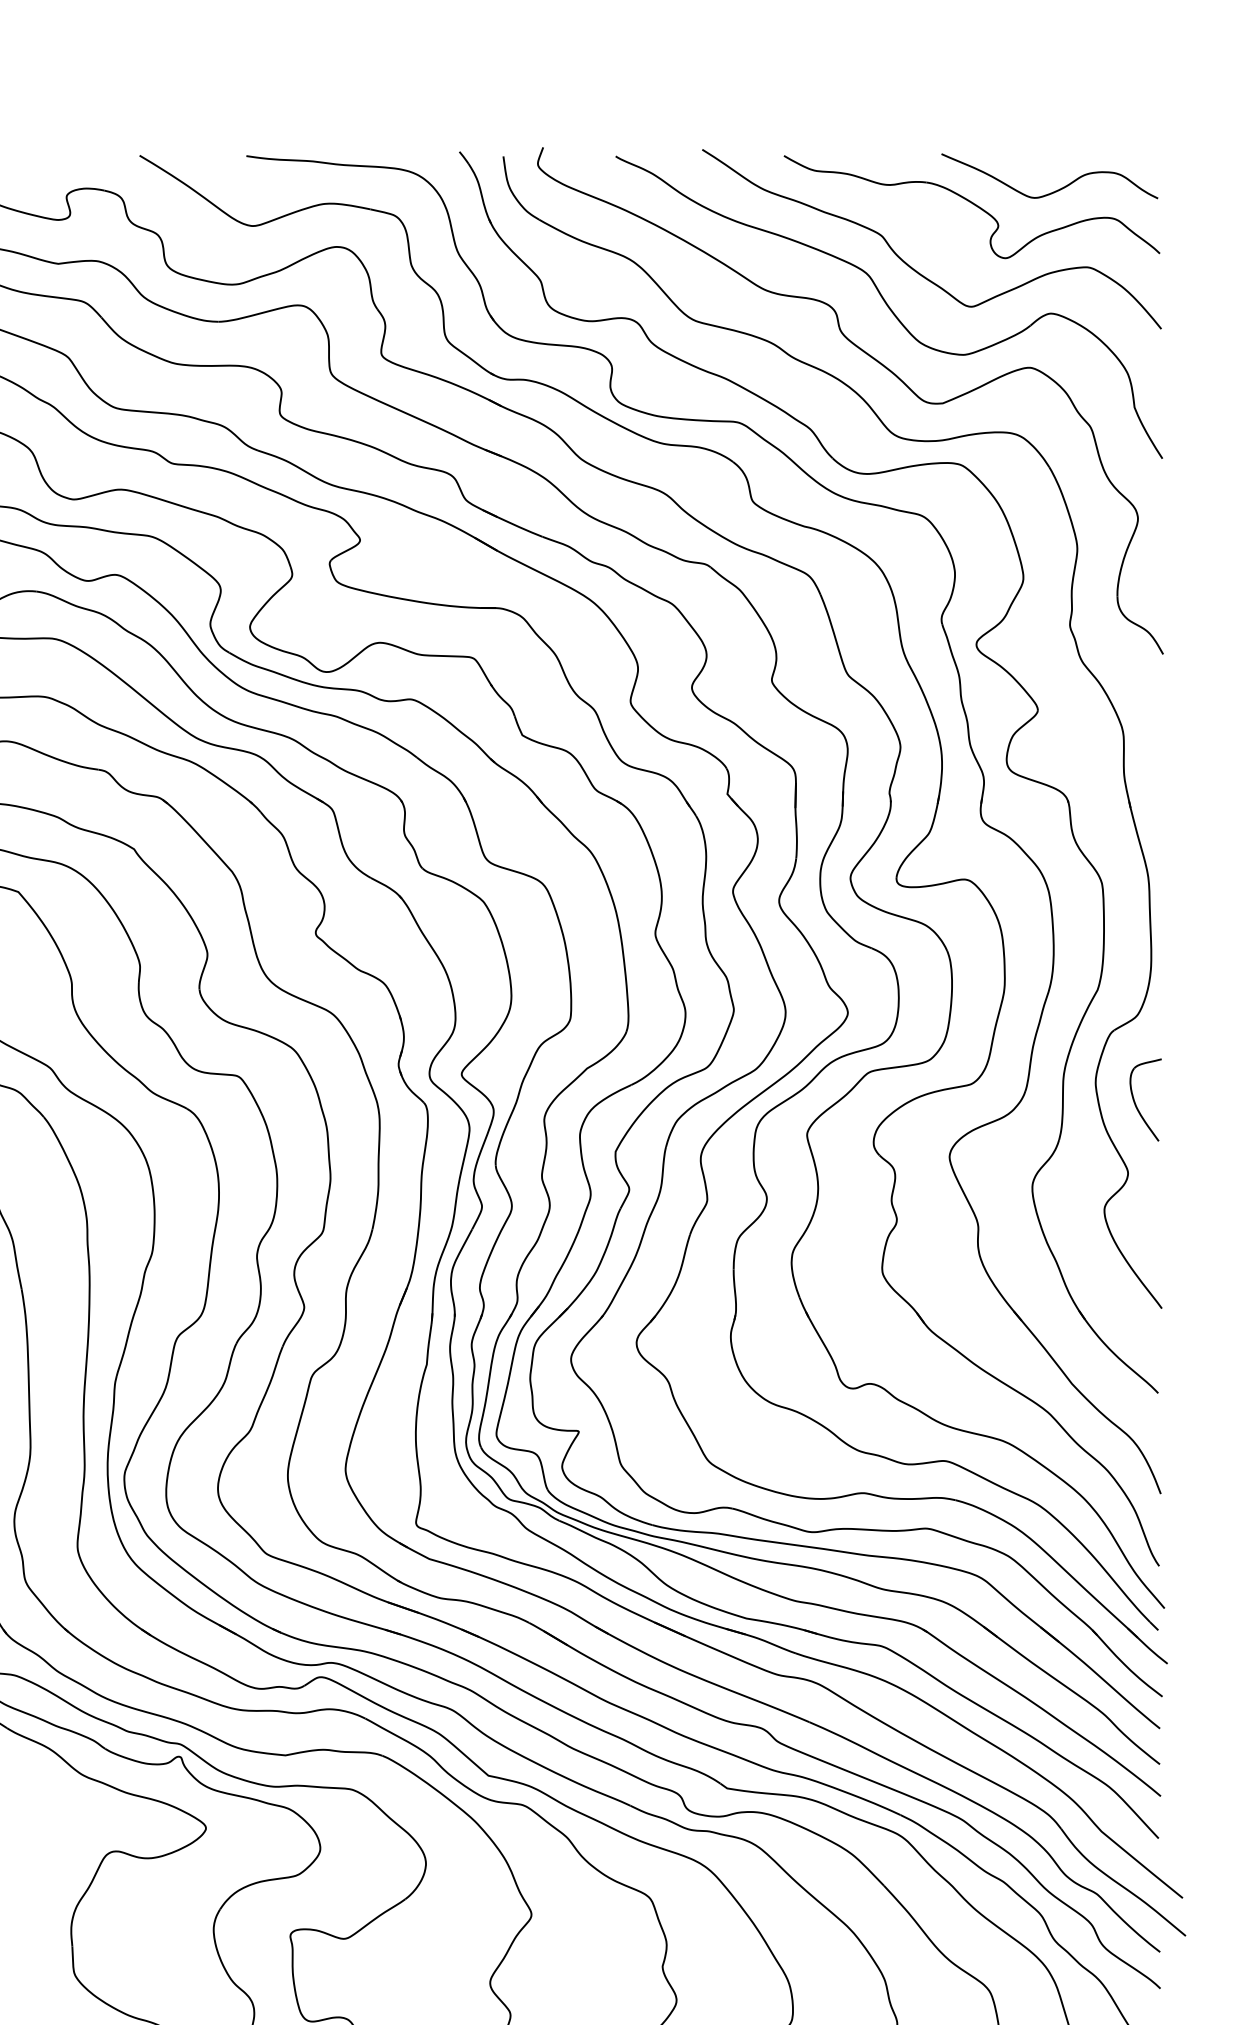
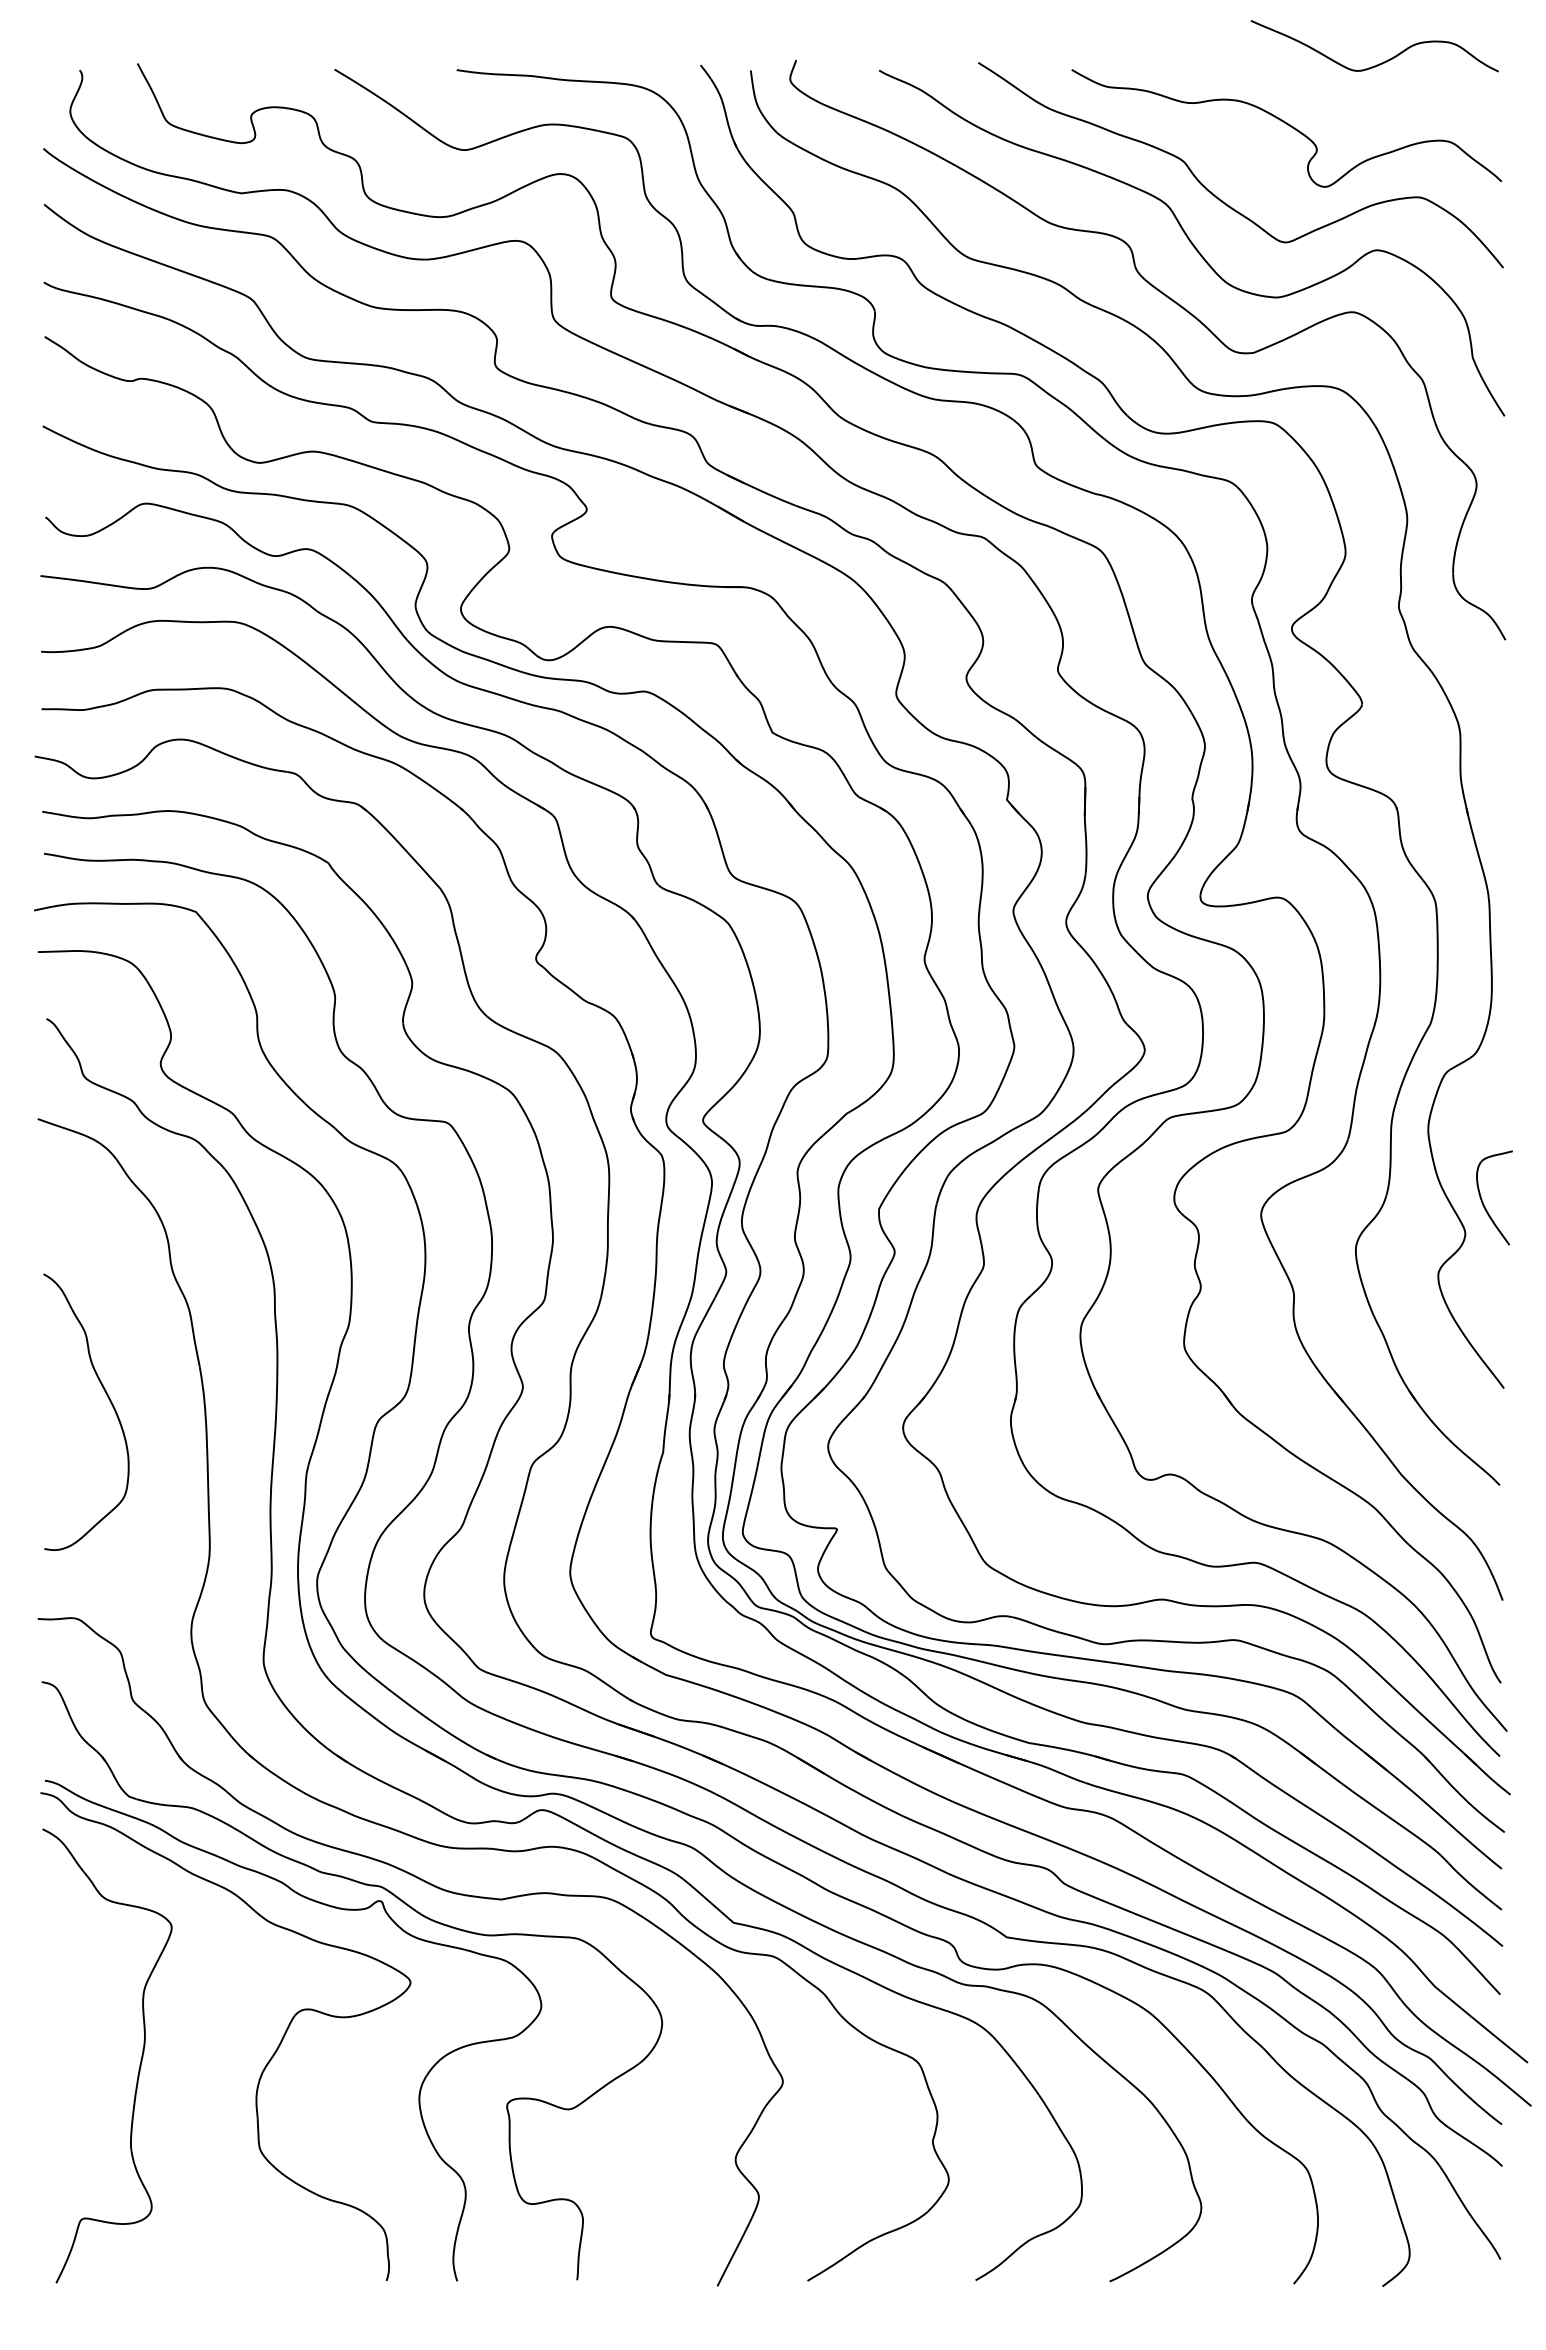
curve: (1055, 190) -> (1381, 62), moved
part: (1136, 1104) -> (1483, 1202), moved

